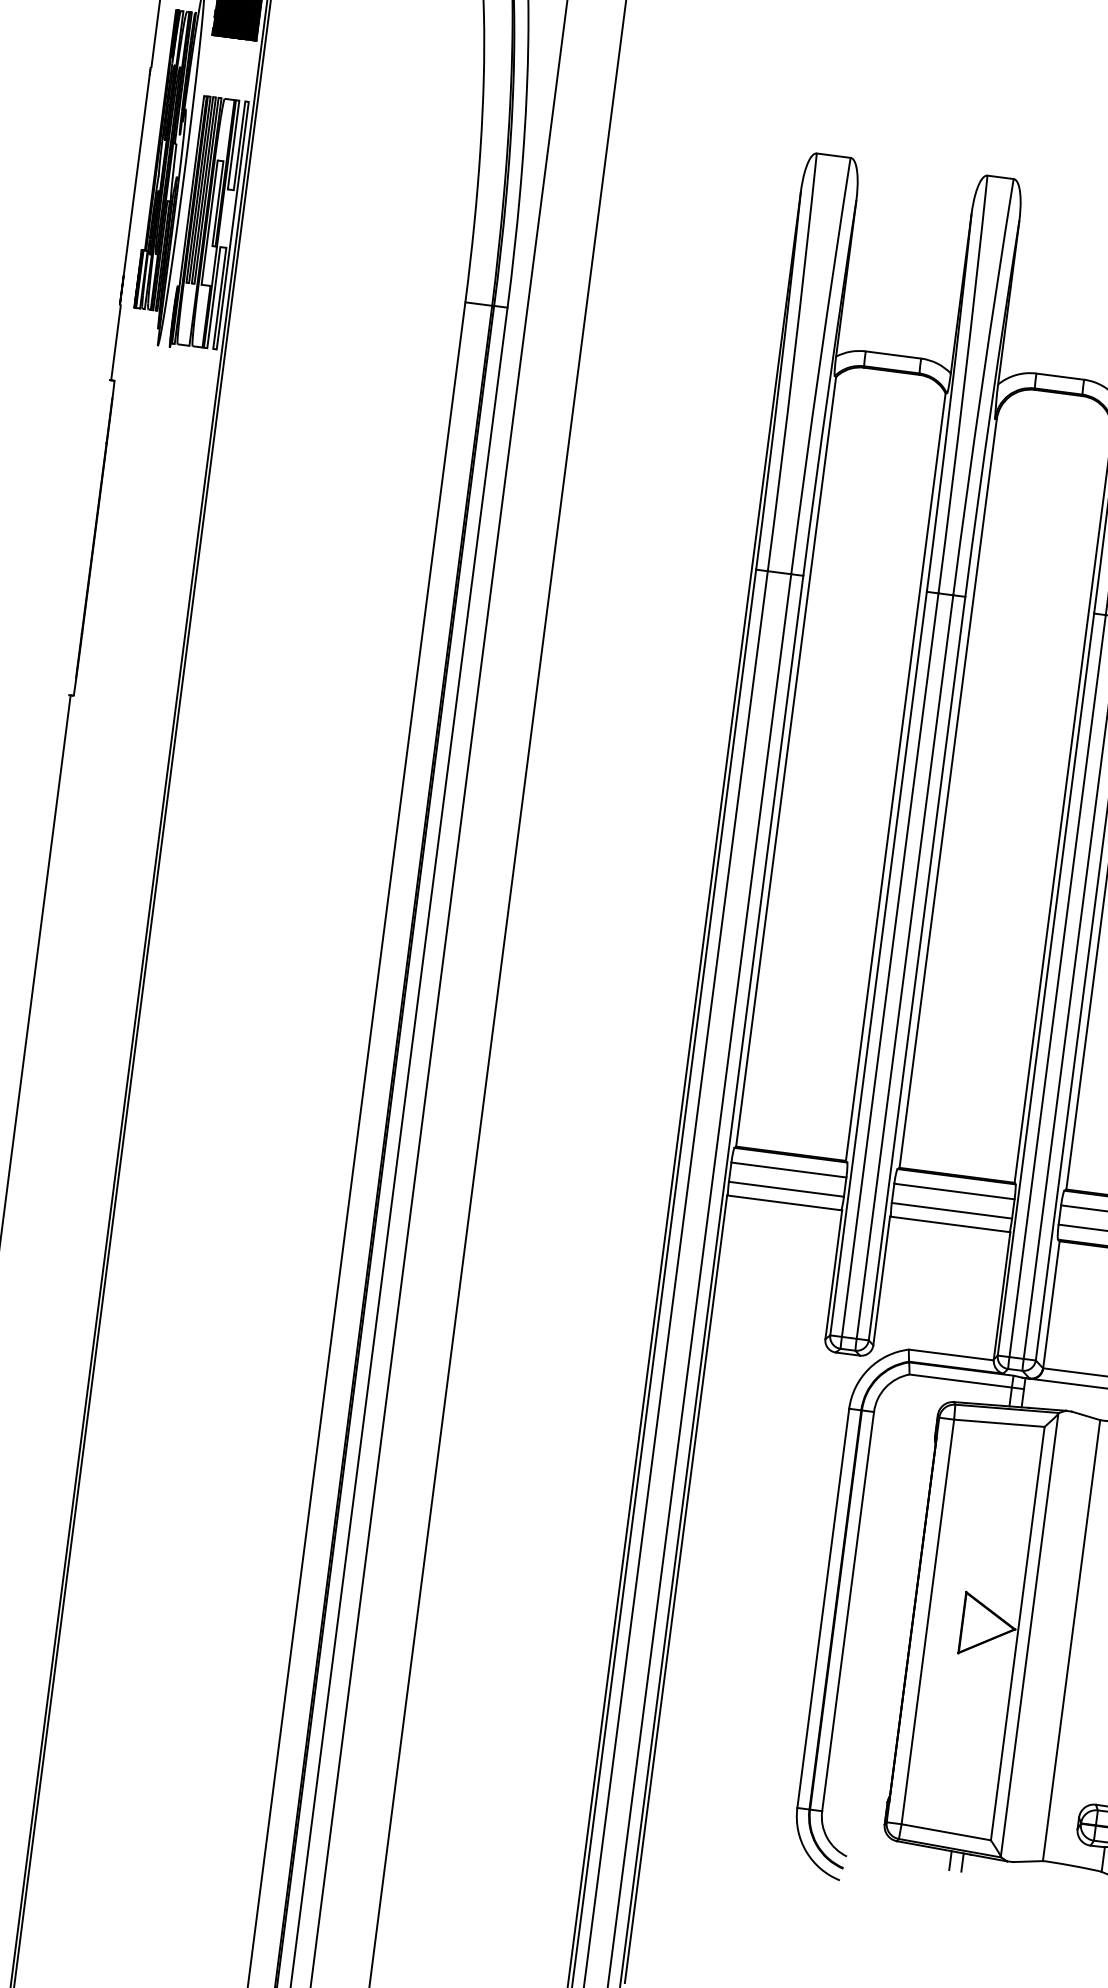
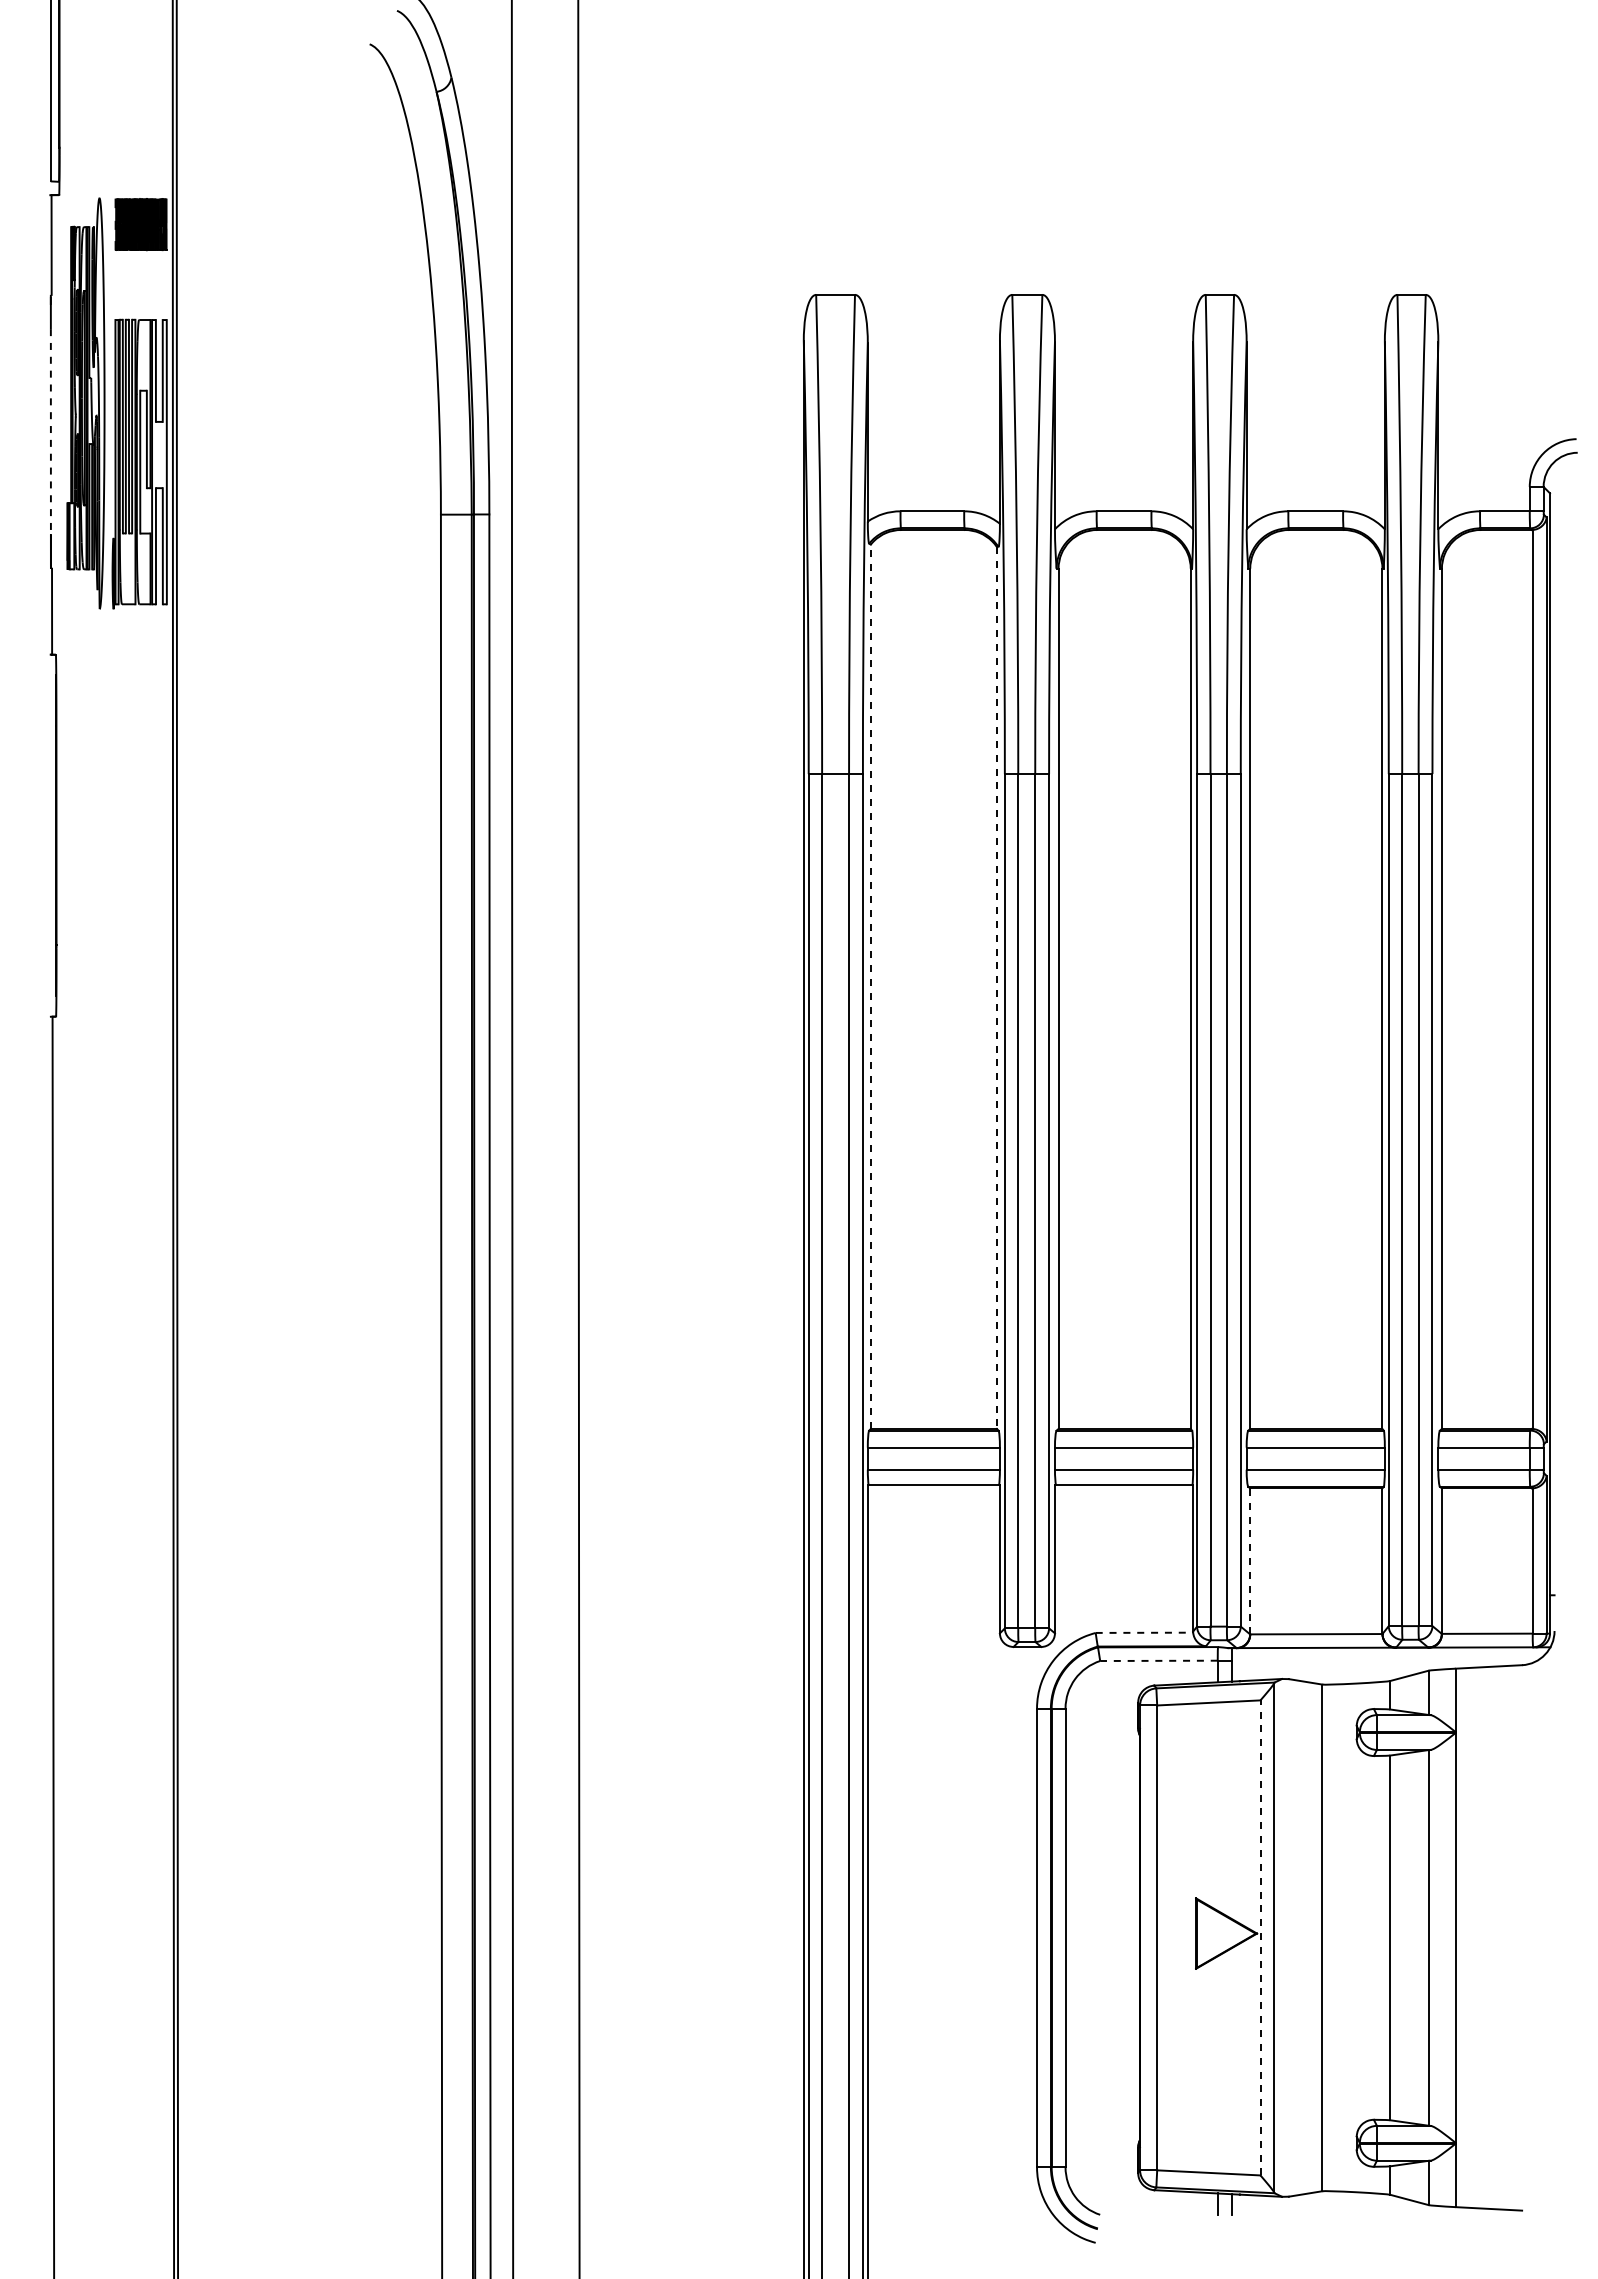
line: (135, 185) -> (50, 431), solid -> dashed
line: (785, 761) -> (870, 986), solid -> dashed
line: (895, 777) -> (996, 988), solid -> dashed
line: (1051, 1304) -> (1250, 1561), solid -> dashed
line: (951, 1354) -> (1144, 1632), solid -> dashed
line: (960, 1380) -> (1158, 1660), solid -> dashed
line: (1017, 1633) -> (1260, 1937), solid -> dashed

